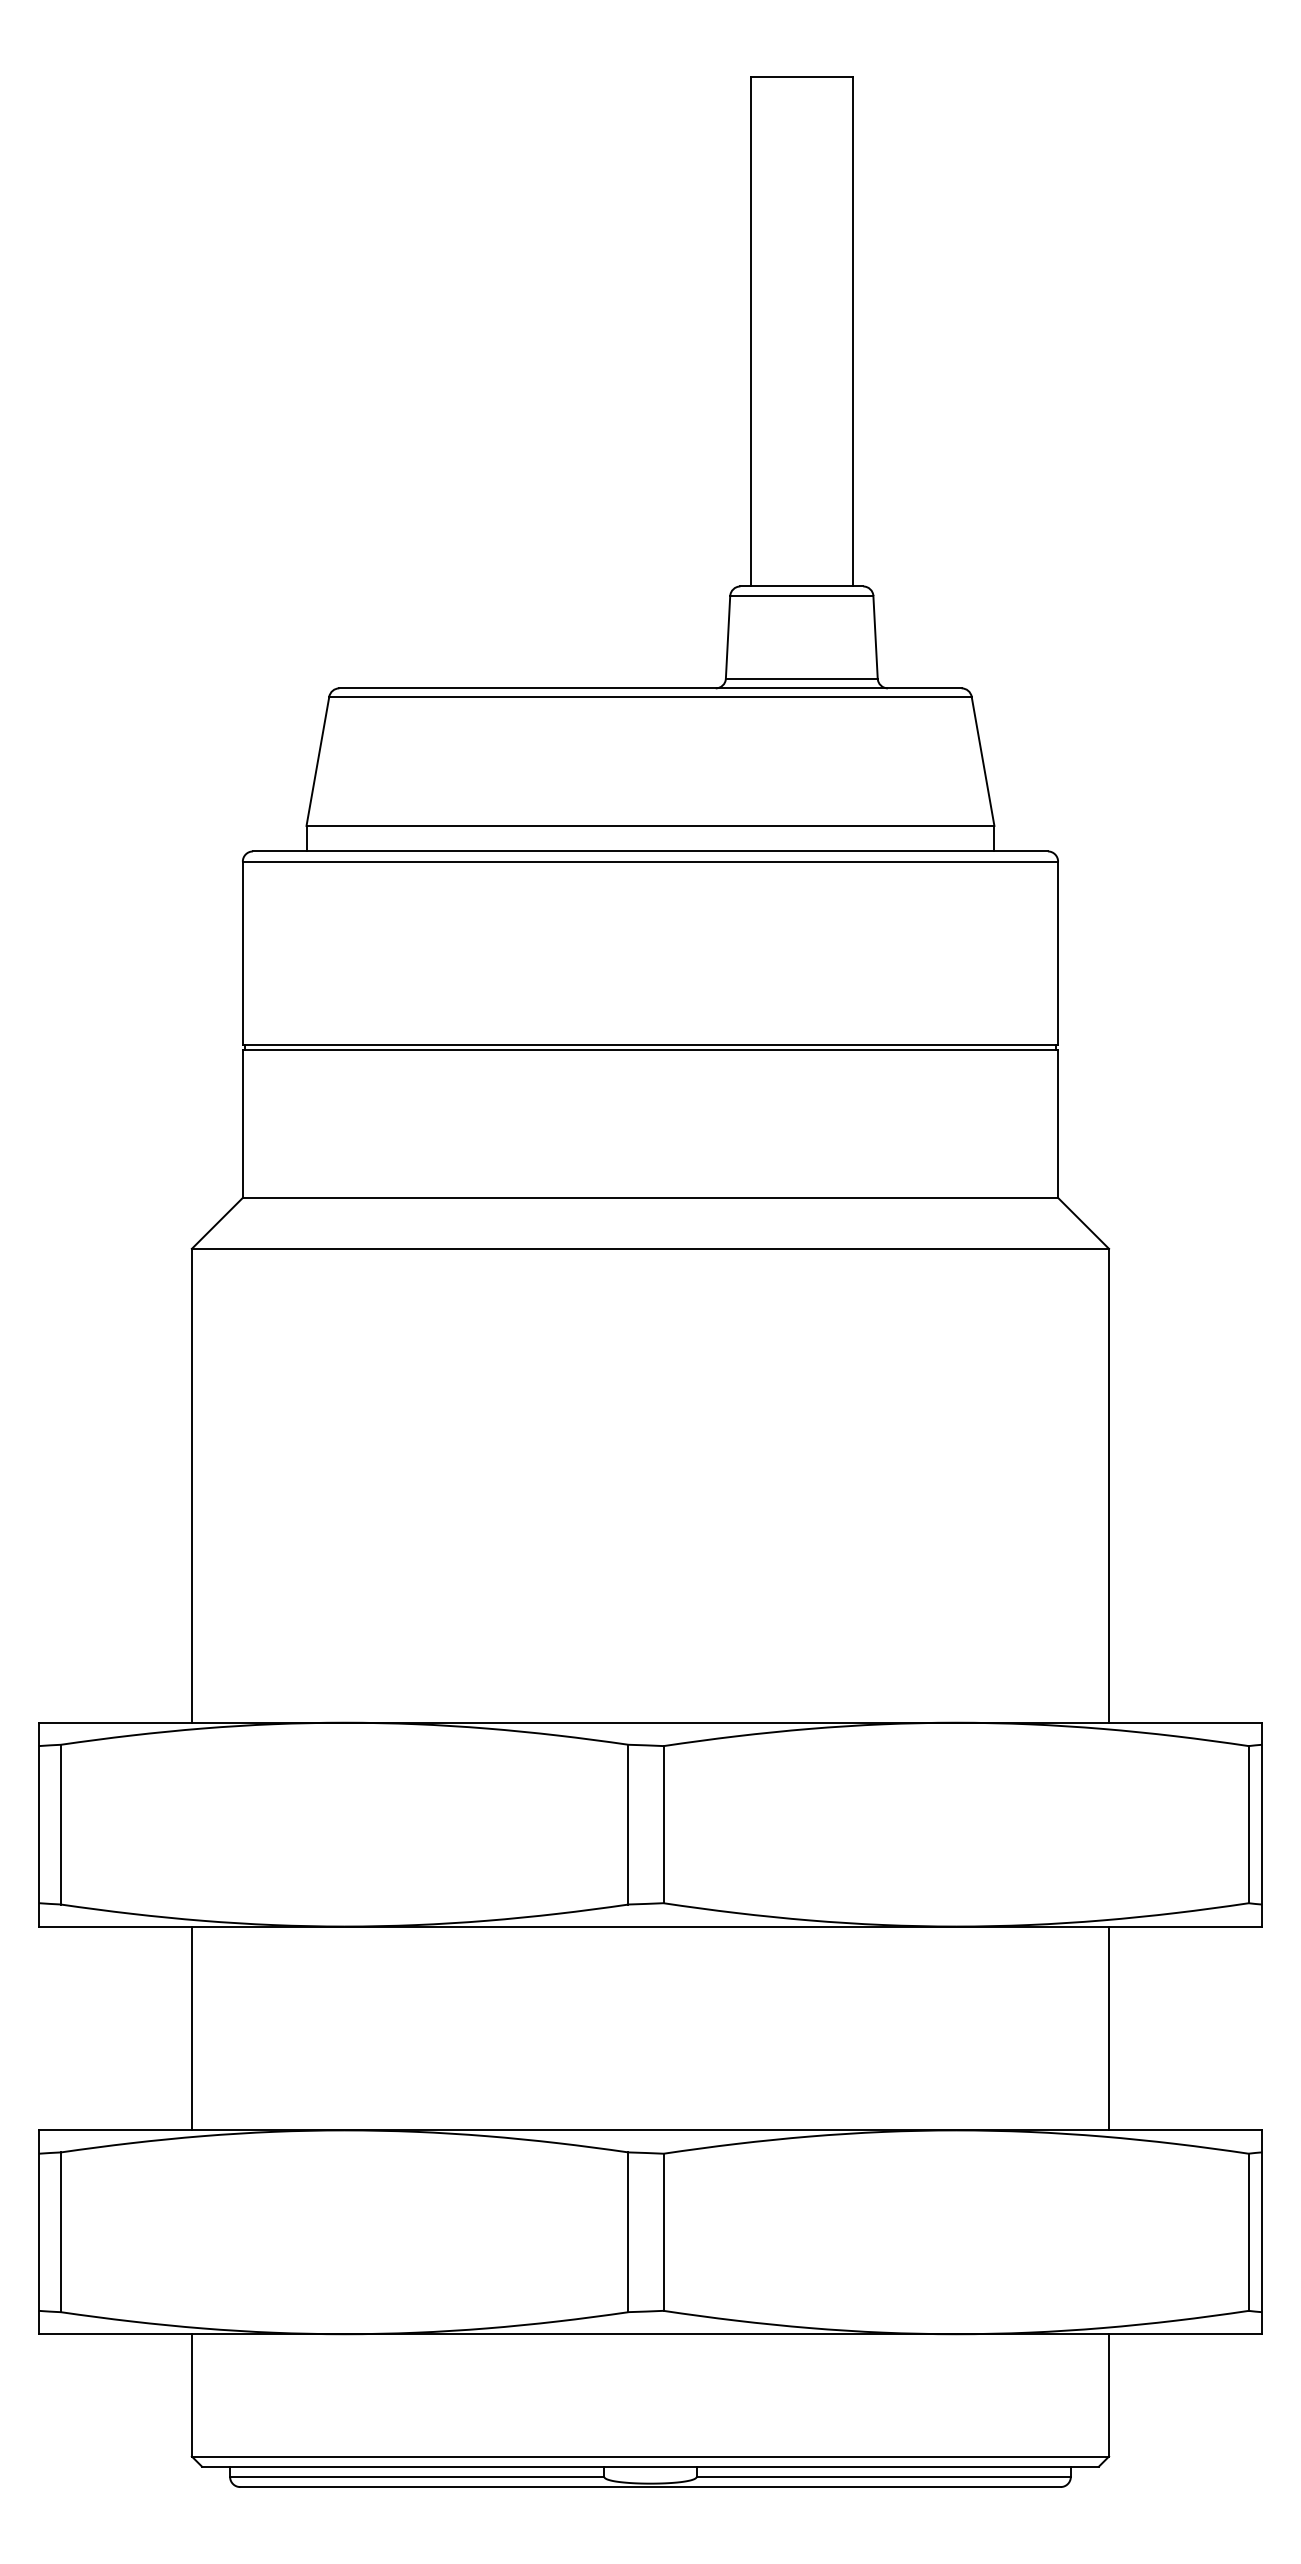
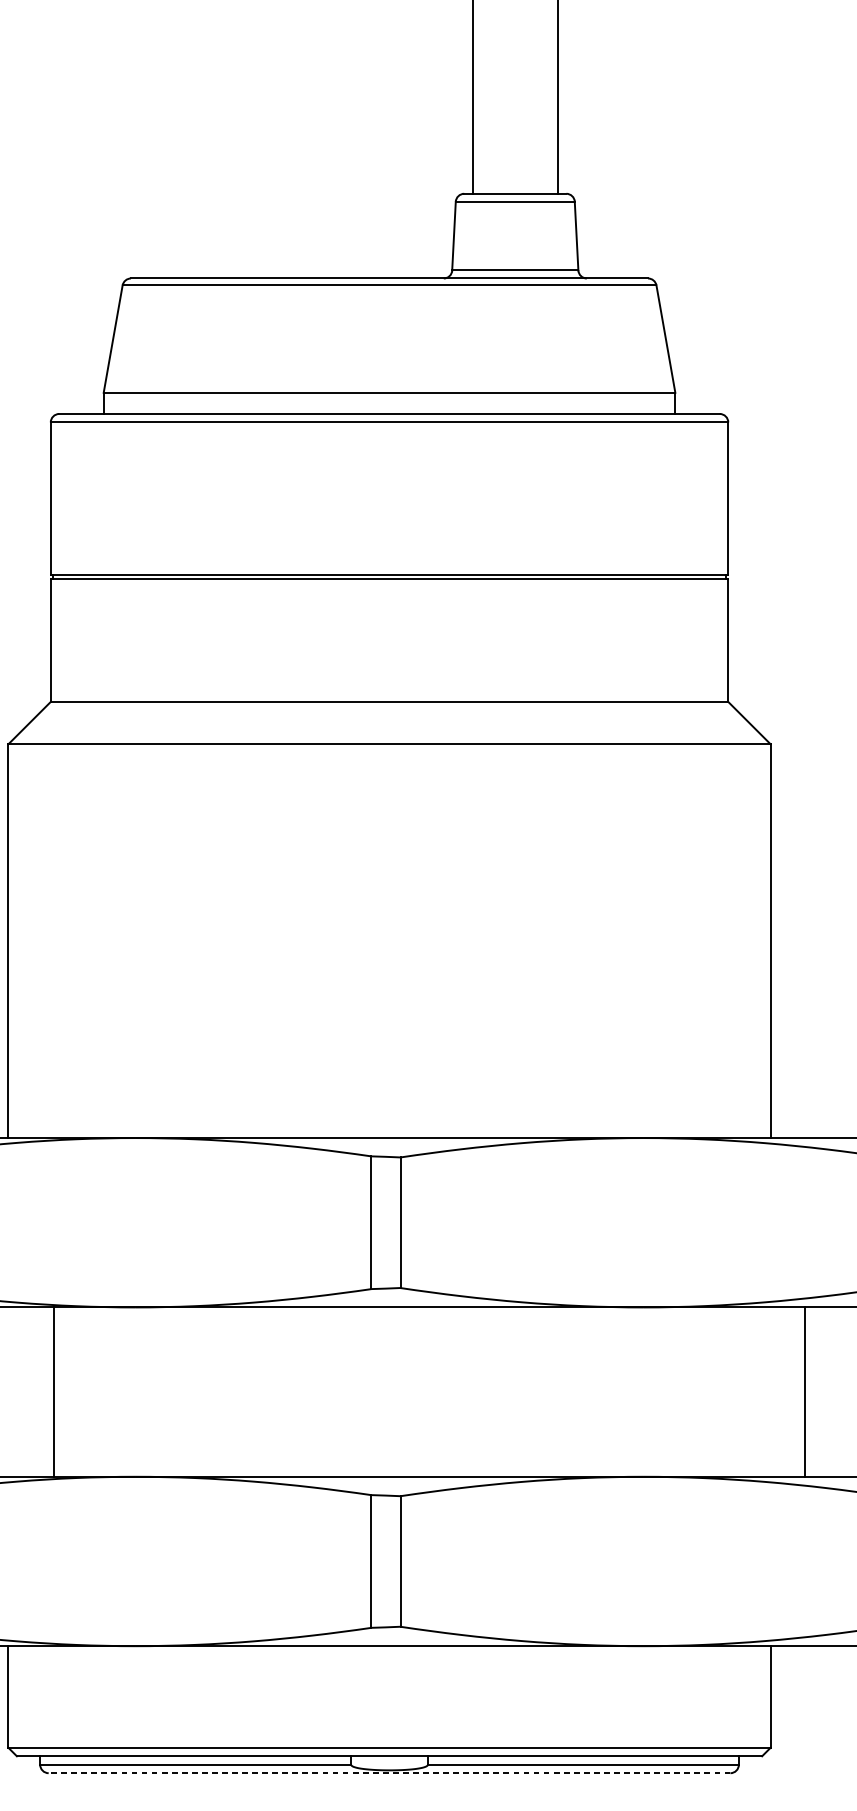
line: (191, 2028) -> (53, 1392), moved
line: (1109, 2028) -> (805, 1392), moved
line: (649, 2487) -> (388, 1773), solid -> dashed

